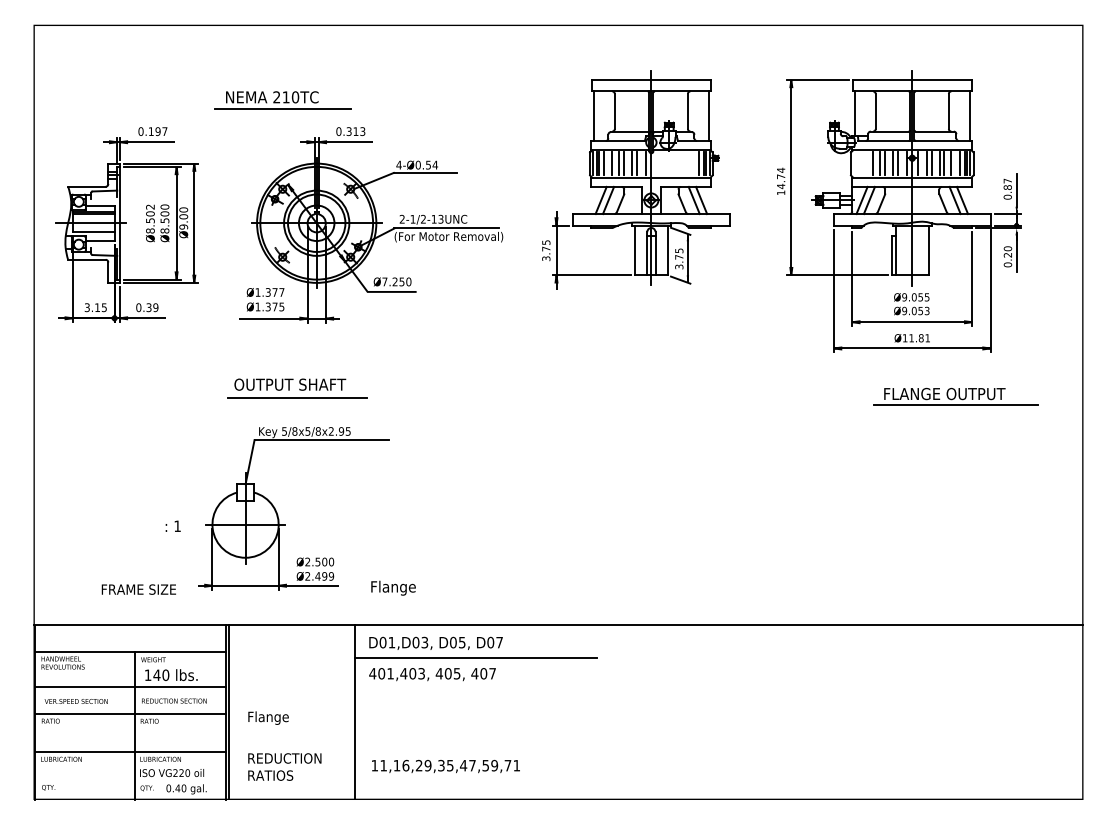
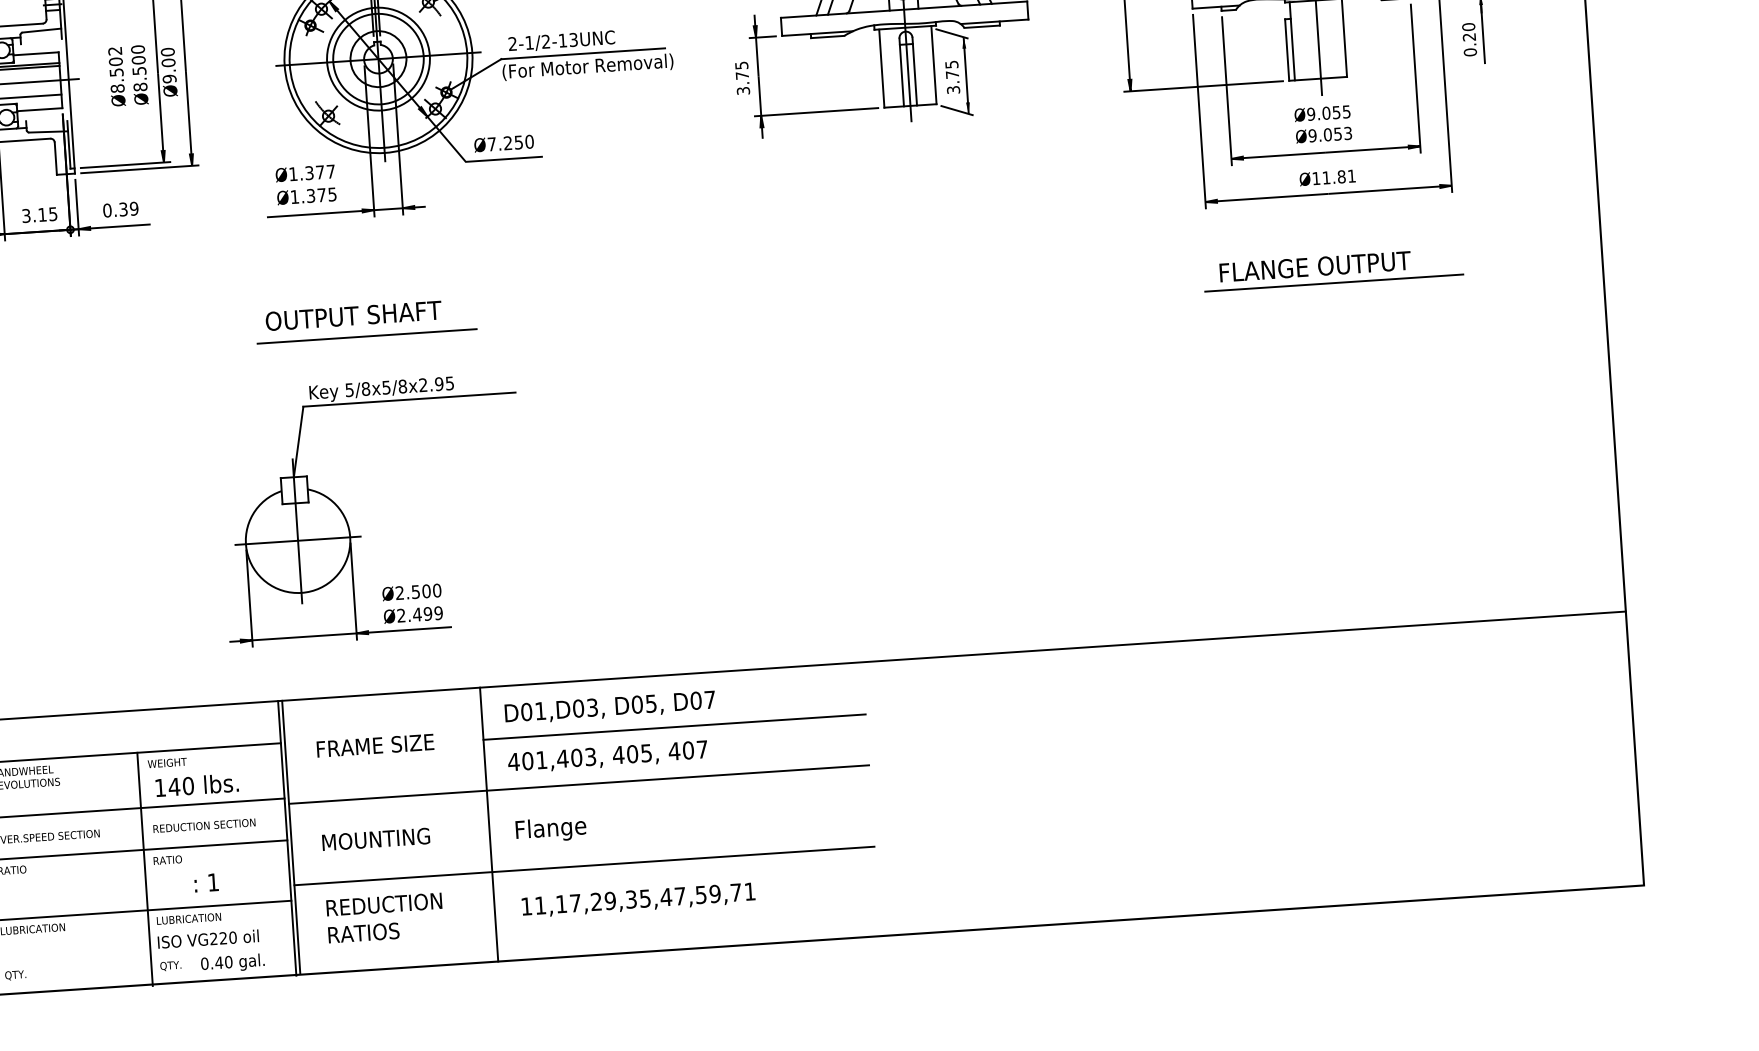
part: (955, 396) -> (1332, 269), moved
text: (172, 525) -> (205, 881), moved
text: (393, 587) -> (550, 828), moved
text: (138, 589) -> (374, 745), moved
line: (412, 690) -> (578, 784), added
text: (282, 717) -> (376, 840), Flange -> MOUNTING
line: (412, 742) -> (583, 866), added
text: (405, 765) -> (574, 902), 11,16,29,35,47,59,71 -> 11,17,29,35,47,59,71

